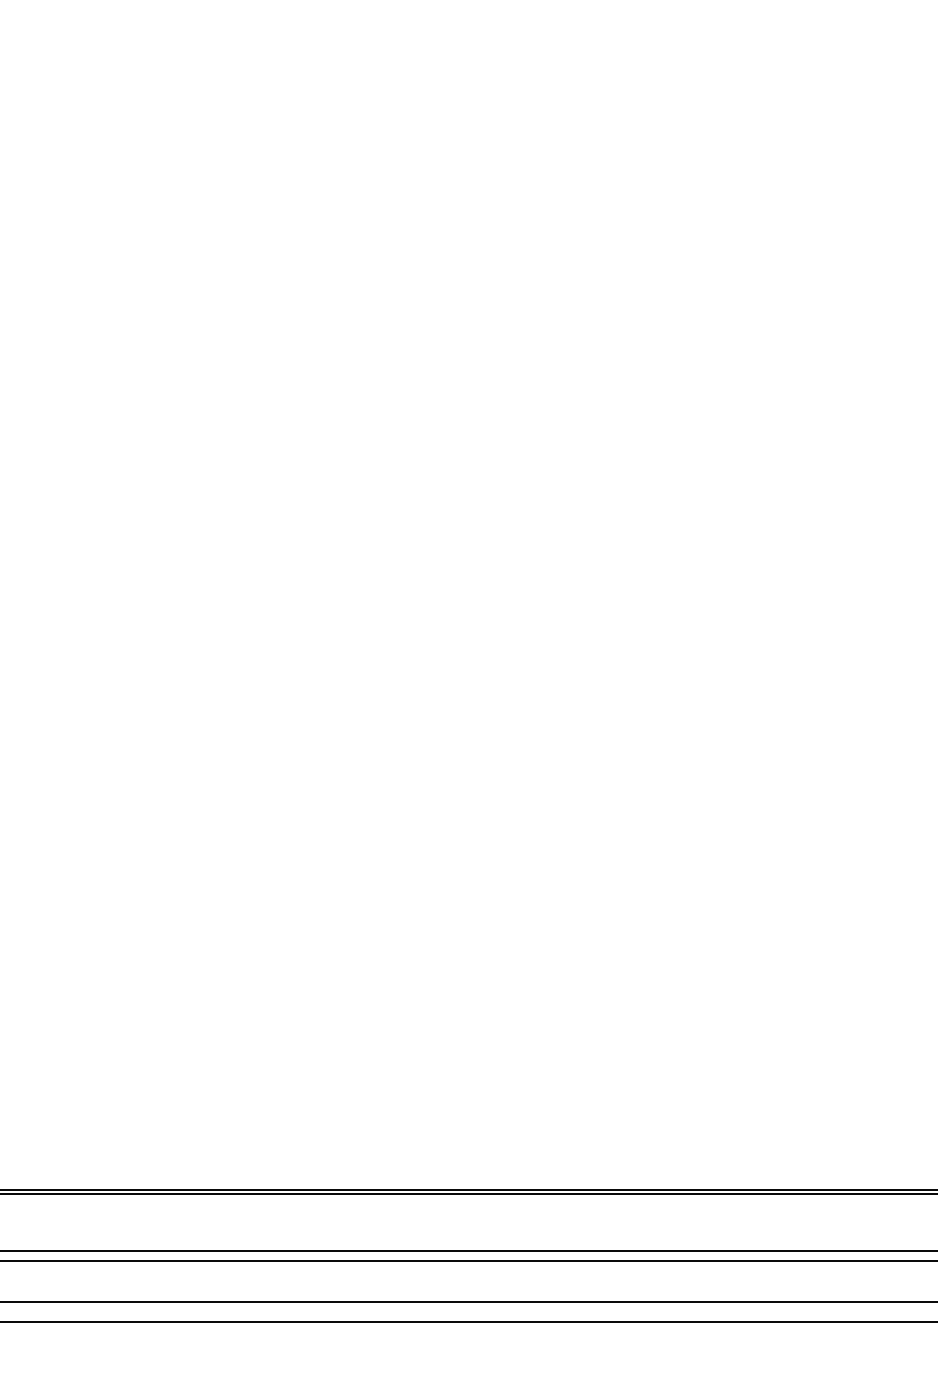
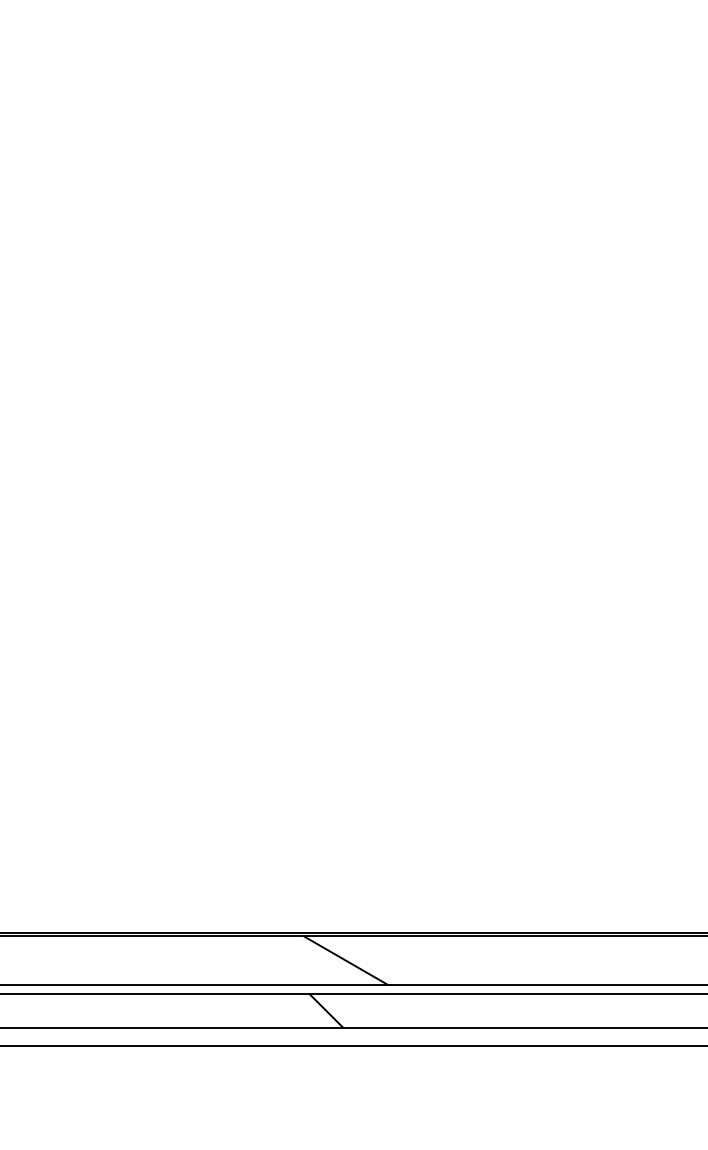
hatch: (512, 1222) -> (345, 960), added
hatch: (489, 1281) -> (326, 1010), added

